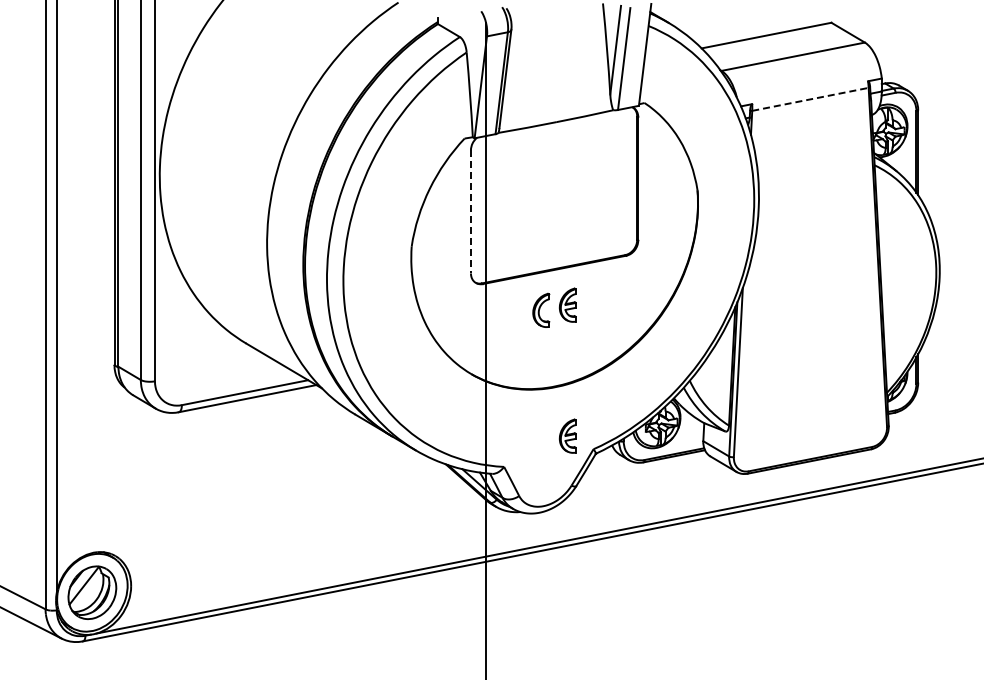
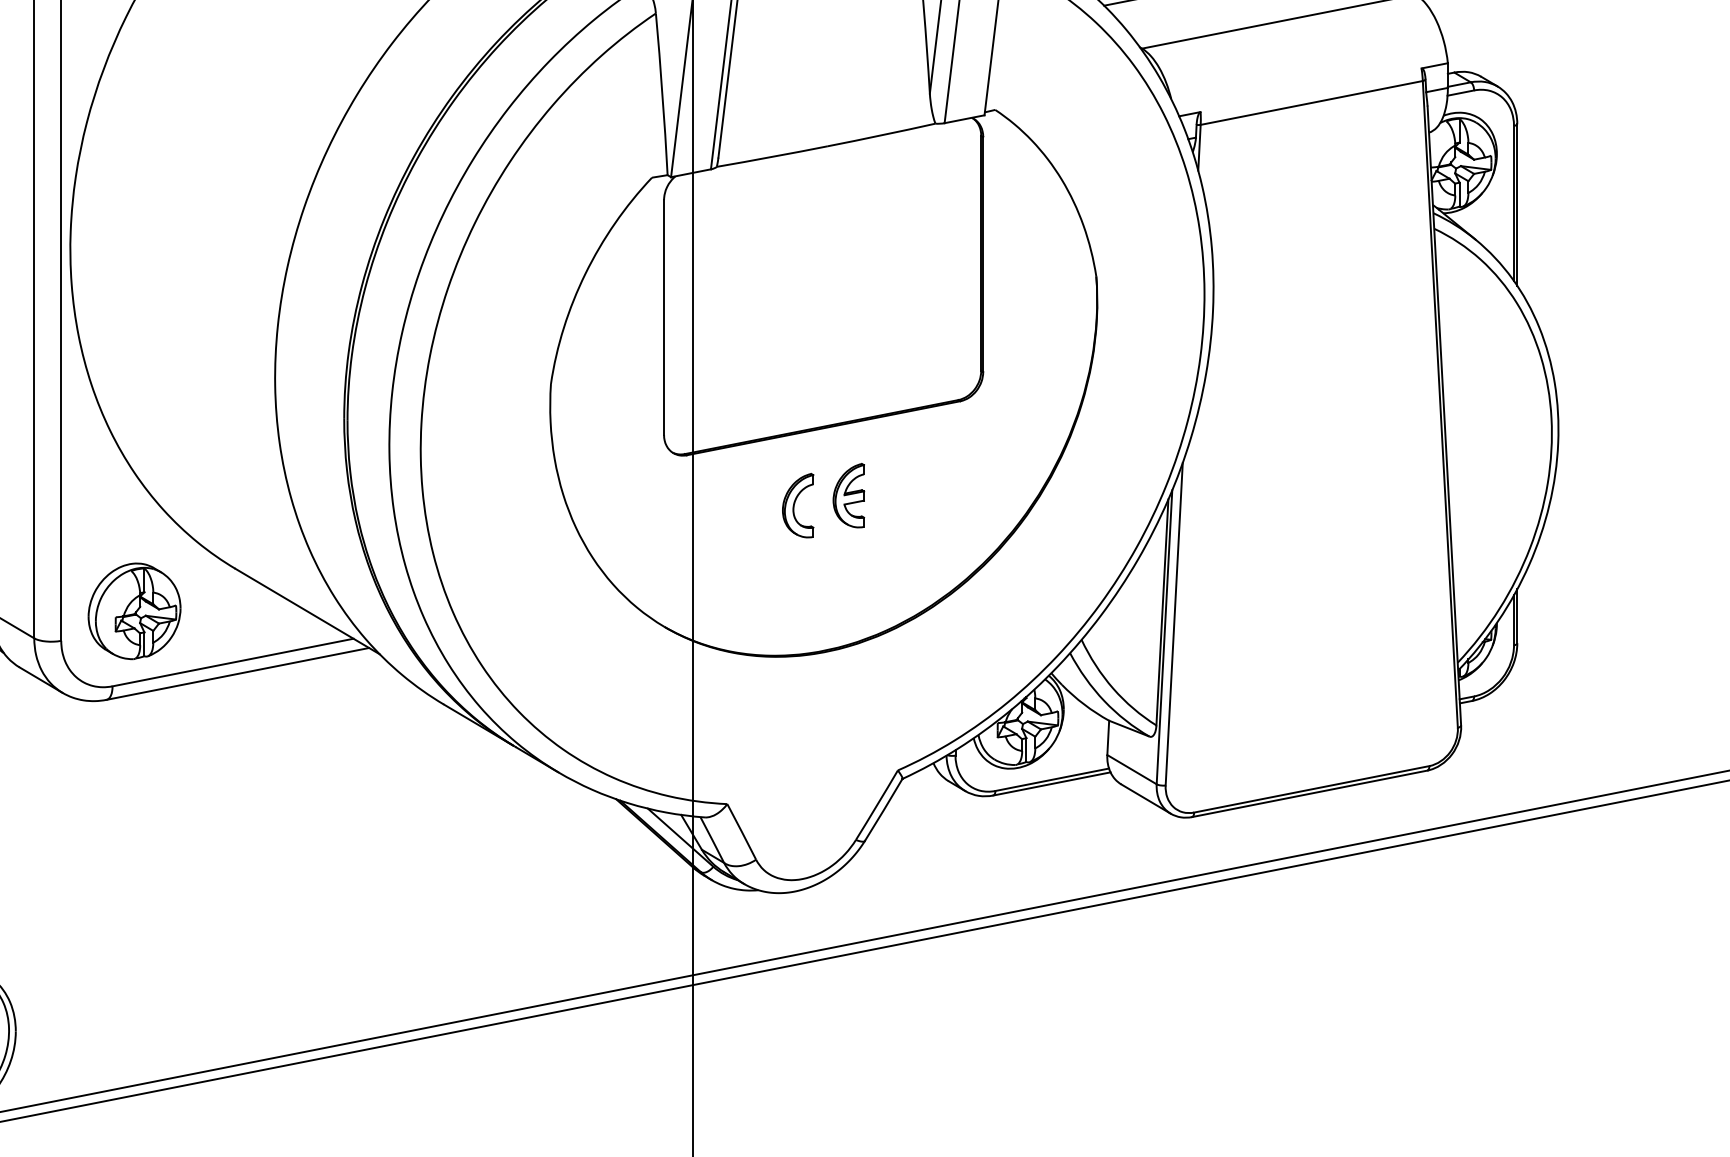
line: (810, 99) -> (1311, 103), dashed -> solid
line: (470, 211) -> (663, 316), dashed -> solid
part: (193, 365) -> (134, 610), added
part: (567, 435) -> (848, 744), removed

